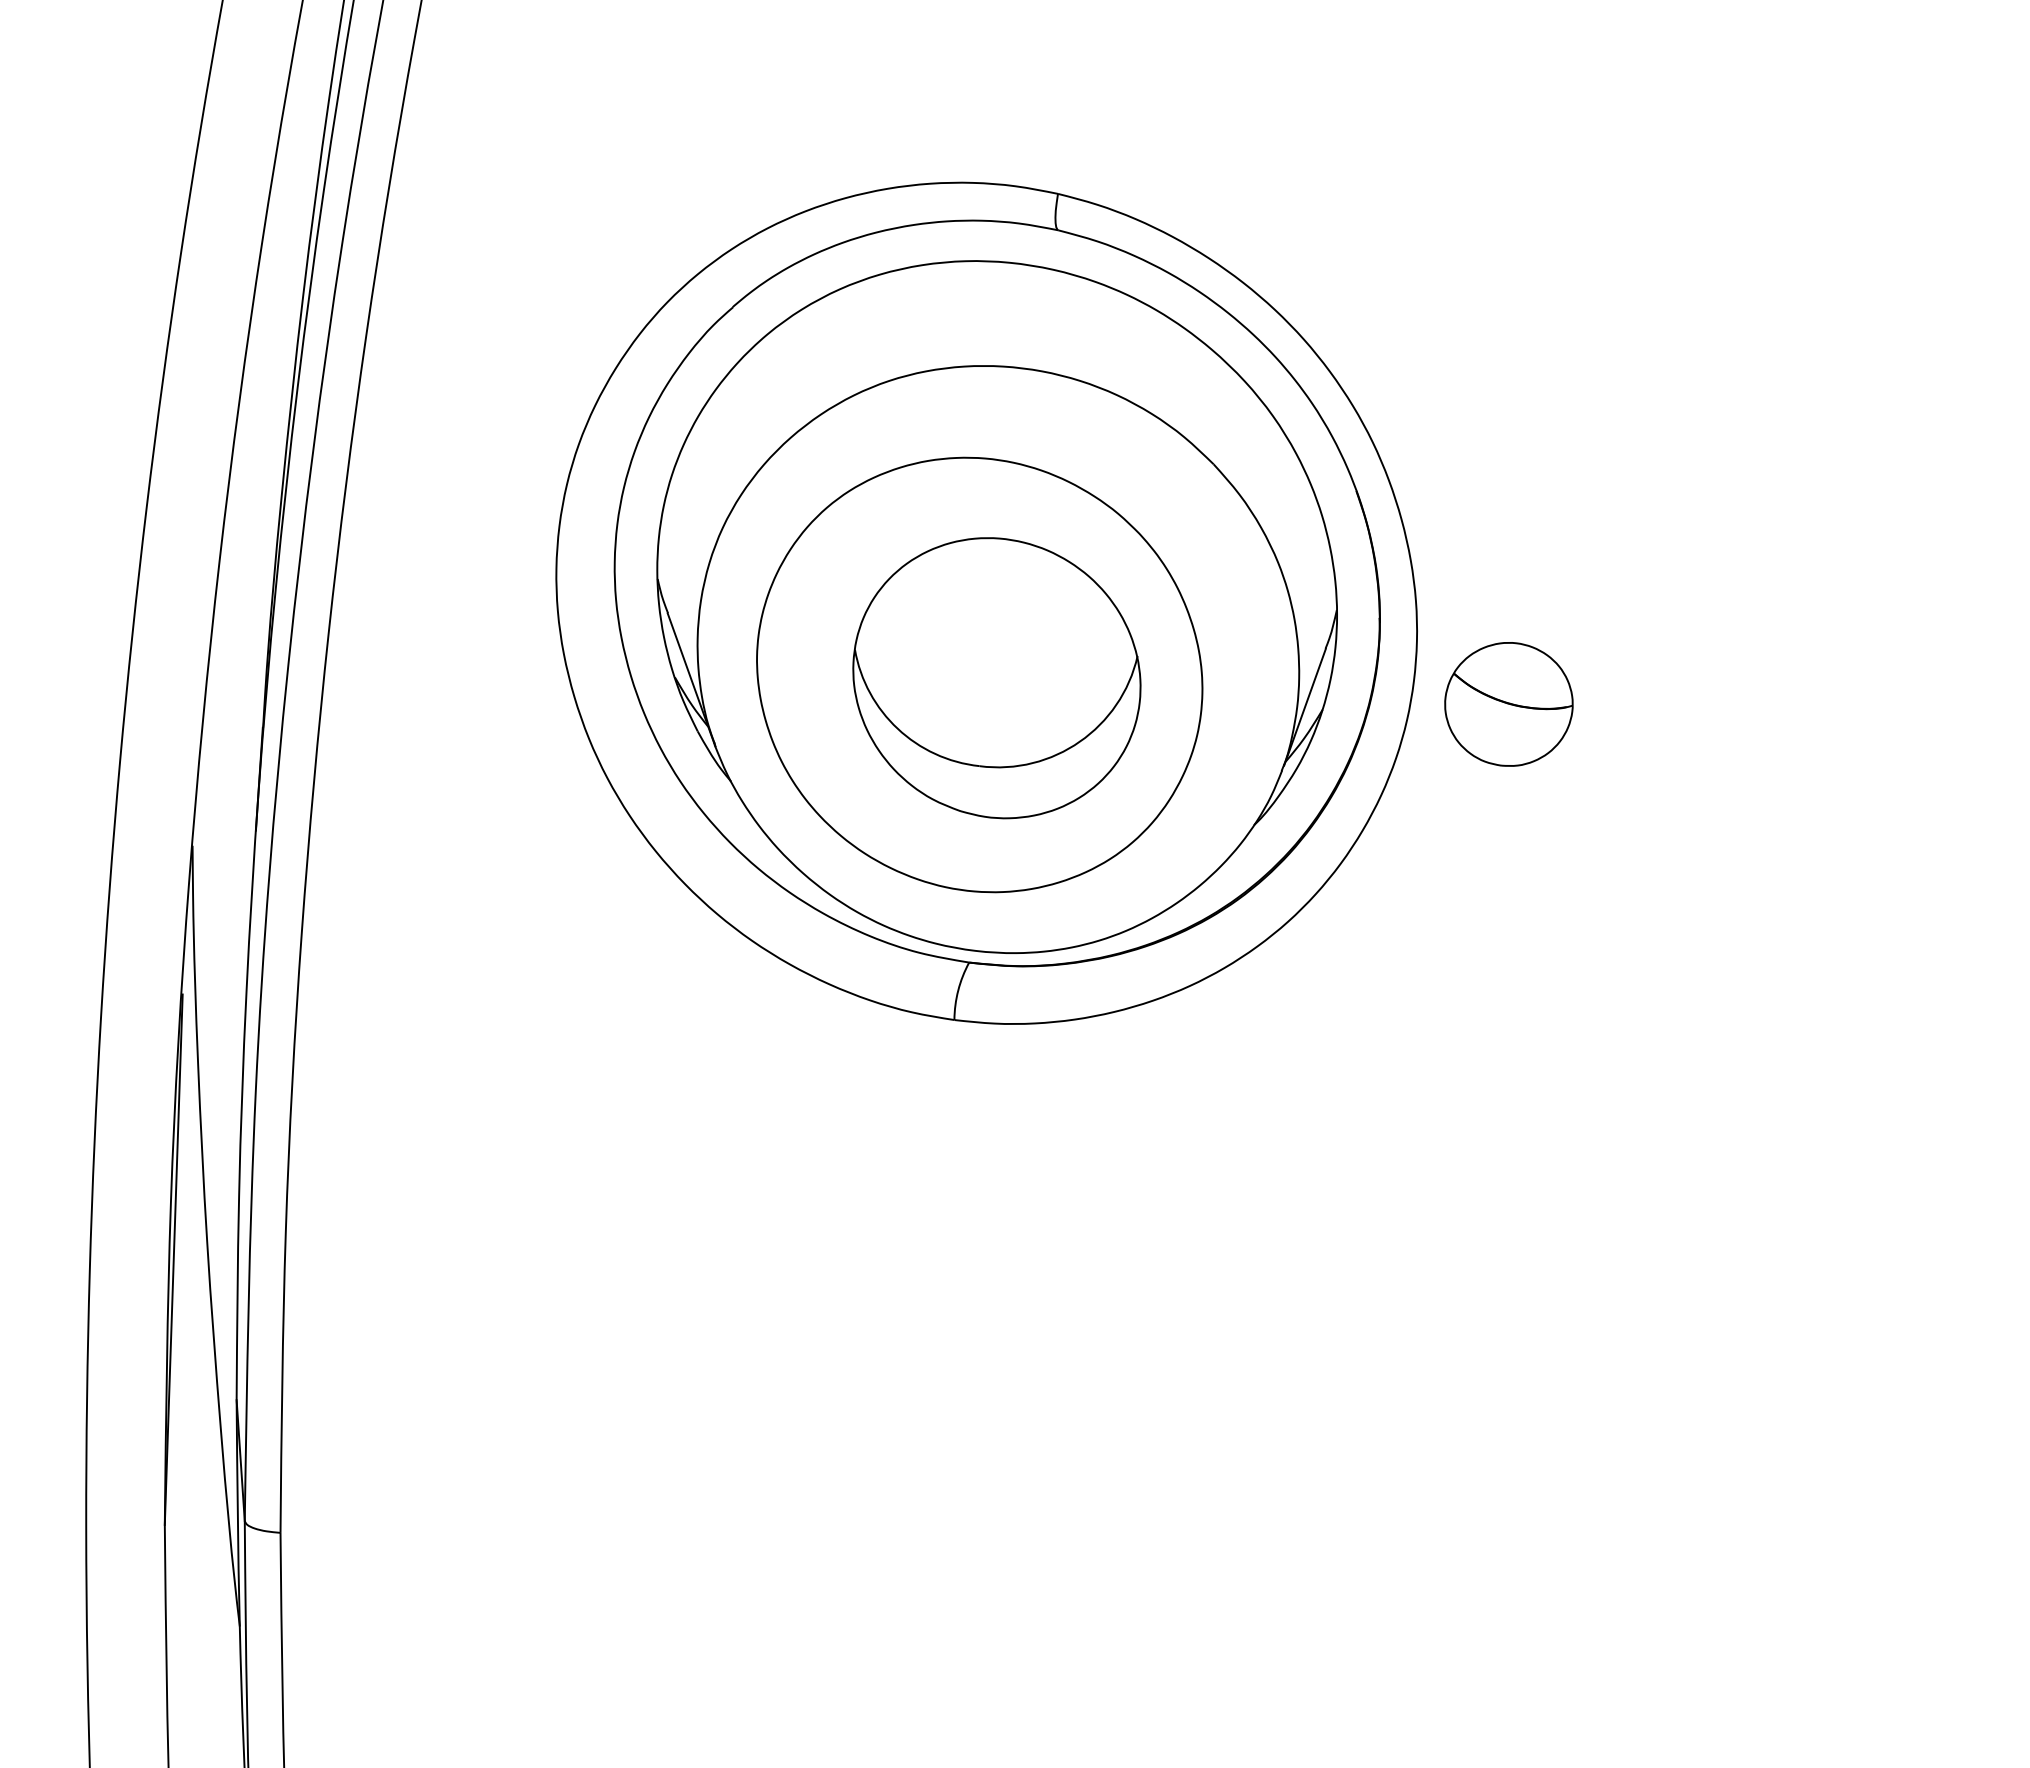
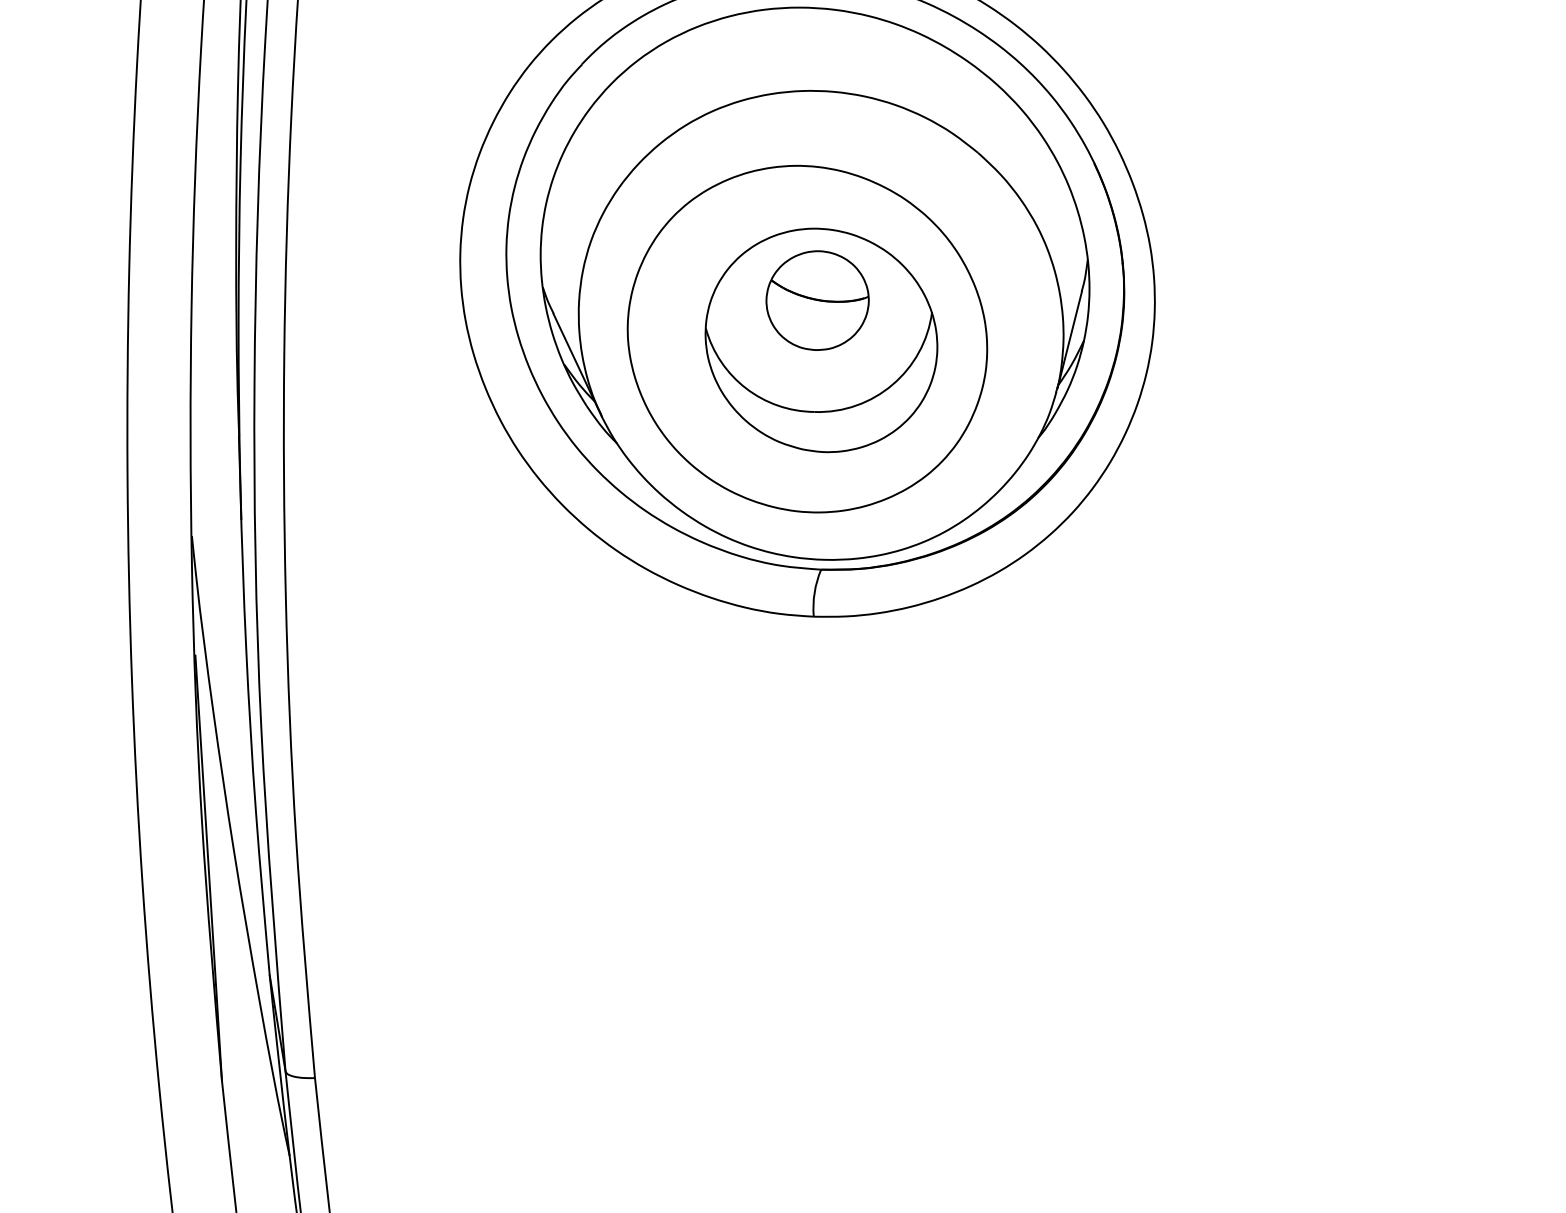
part: (1508, 704) -> (817, 300), moved

